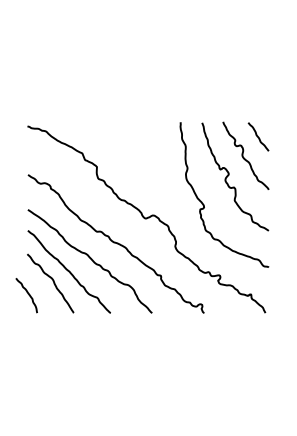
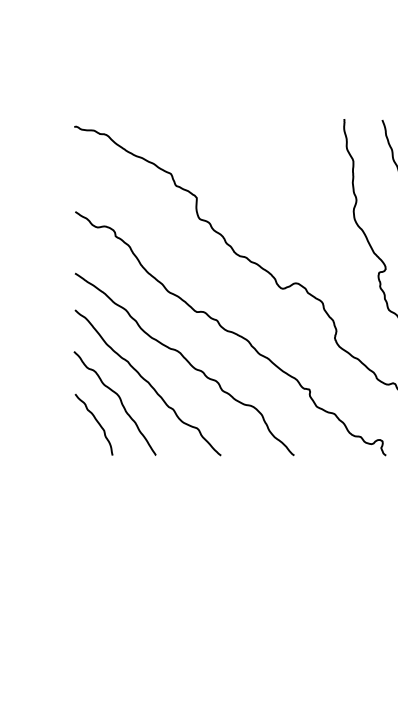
curve: (28, 295) -> (97, 424), moved

